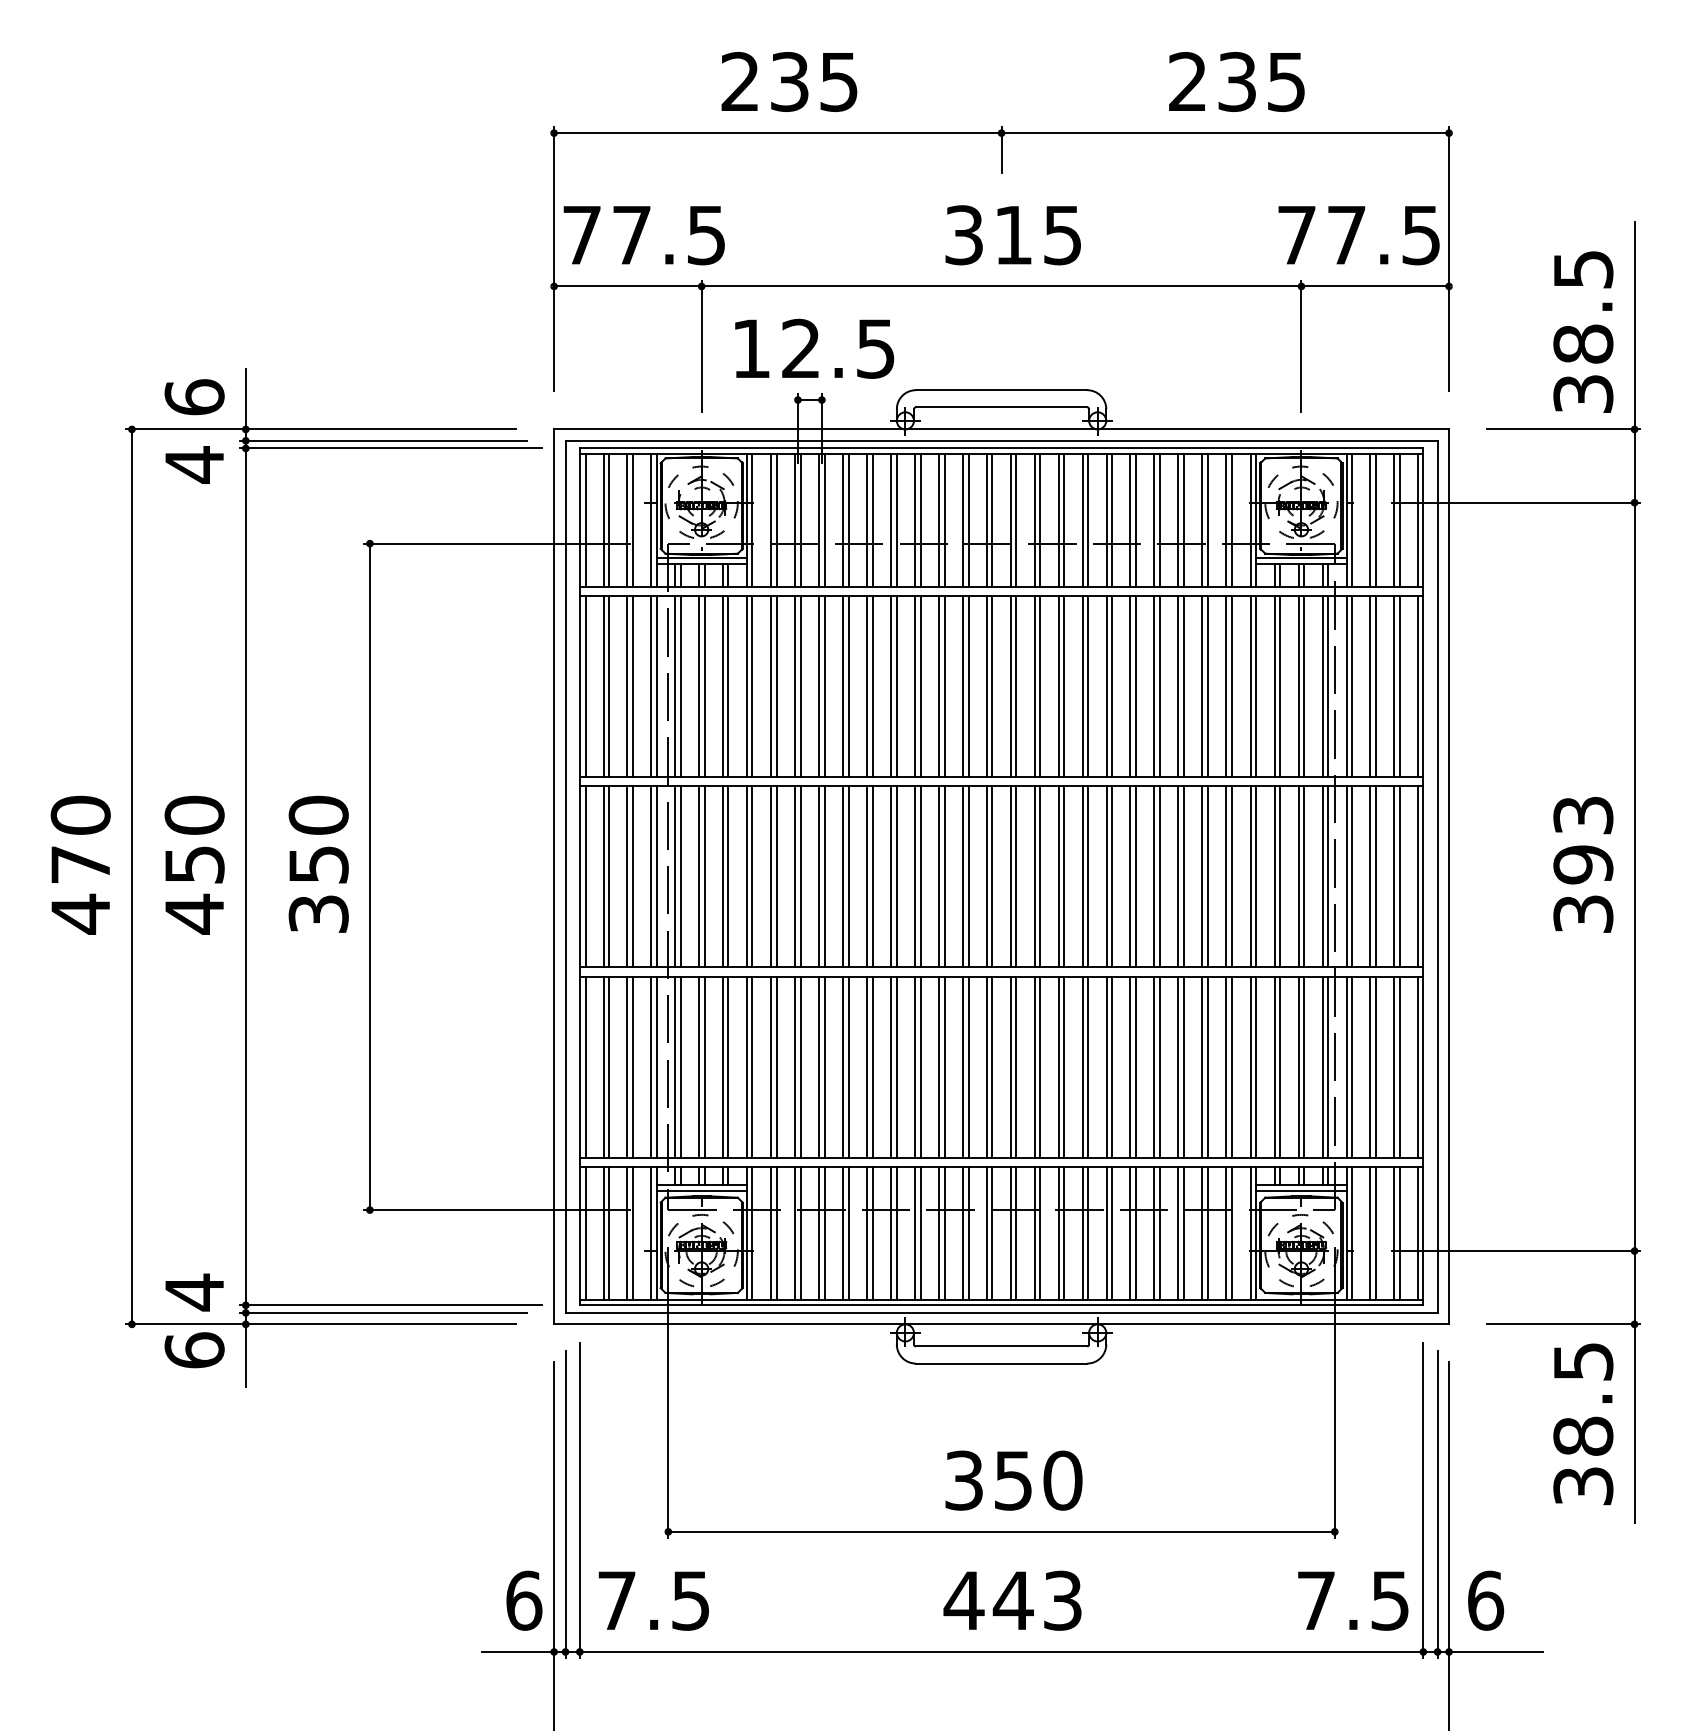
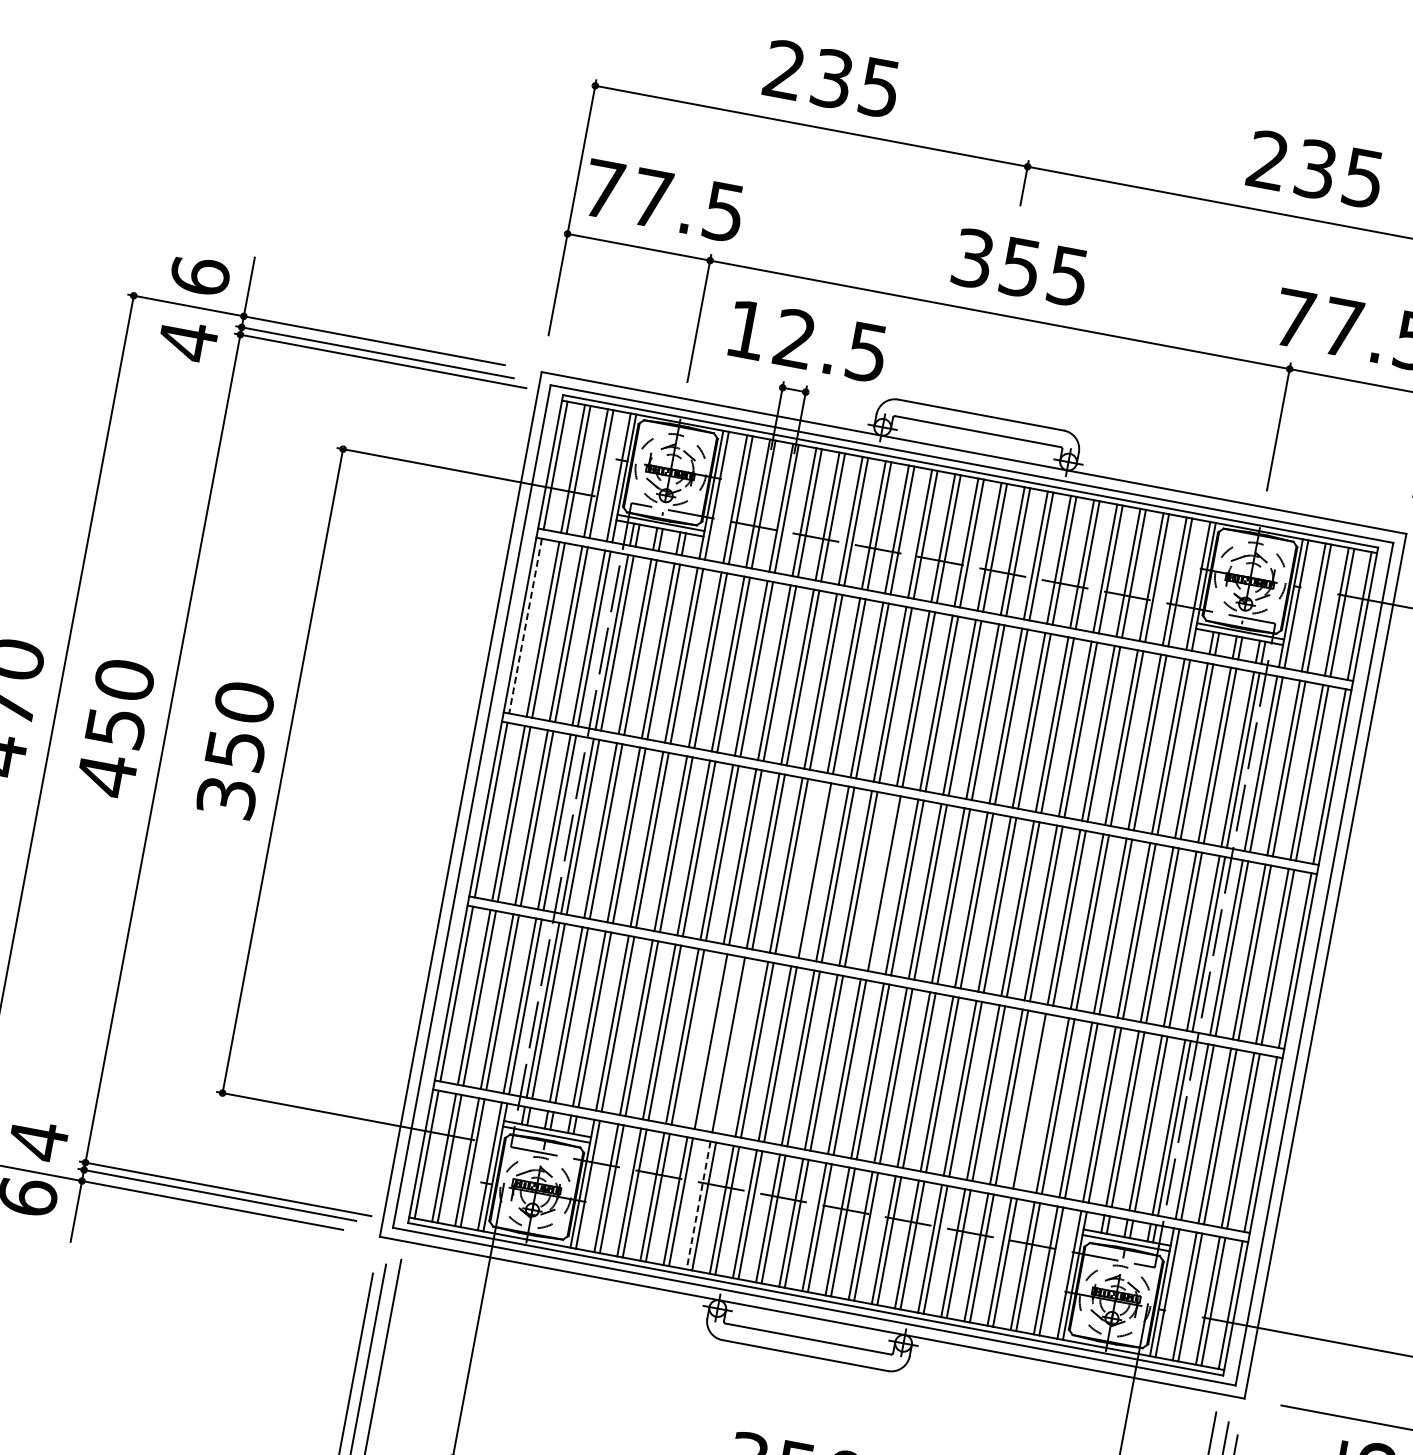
text: (1236, 81) -> (1315, 168), moved
text: (1013, 235) -> (1020, 267), 315 -> 355
line: (585, 686) -> (525, 626), solid -> dashed
line: (914, 876) -> (809, 869), removed
line: (986, 876) -> (878, 882), removed
line: (843, 1066) -> (706, 1039), removed
line: (872, 1066) -> (734, 1045), removed
line: (1184, 1066) -> (1035, 1101), removed
line: (866, 1233) -> (698, 1205), solid -> dashed

